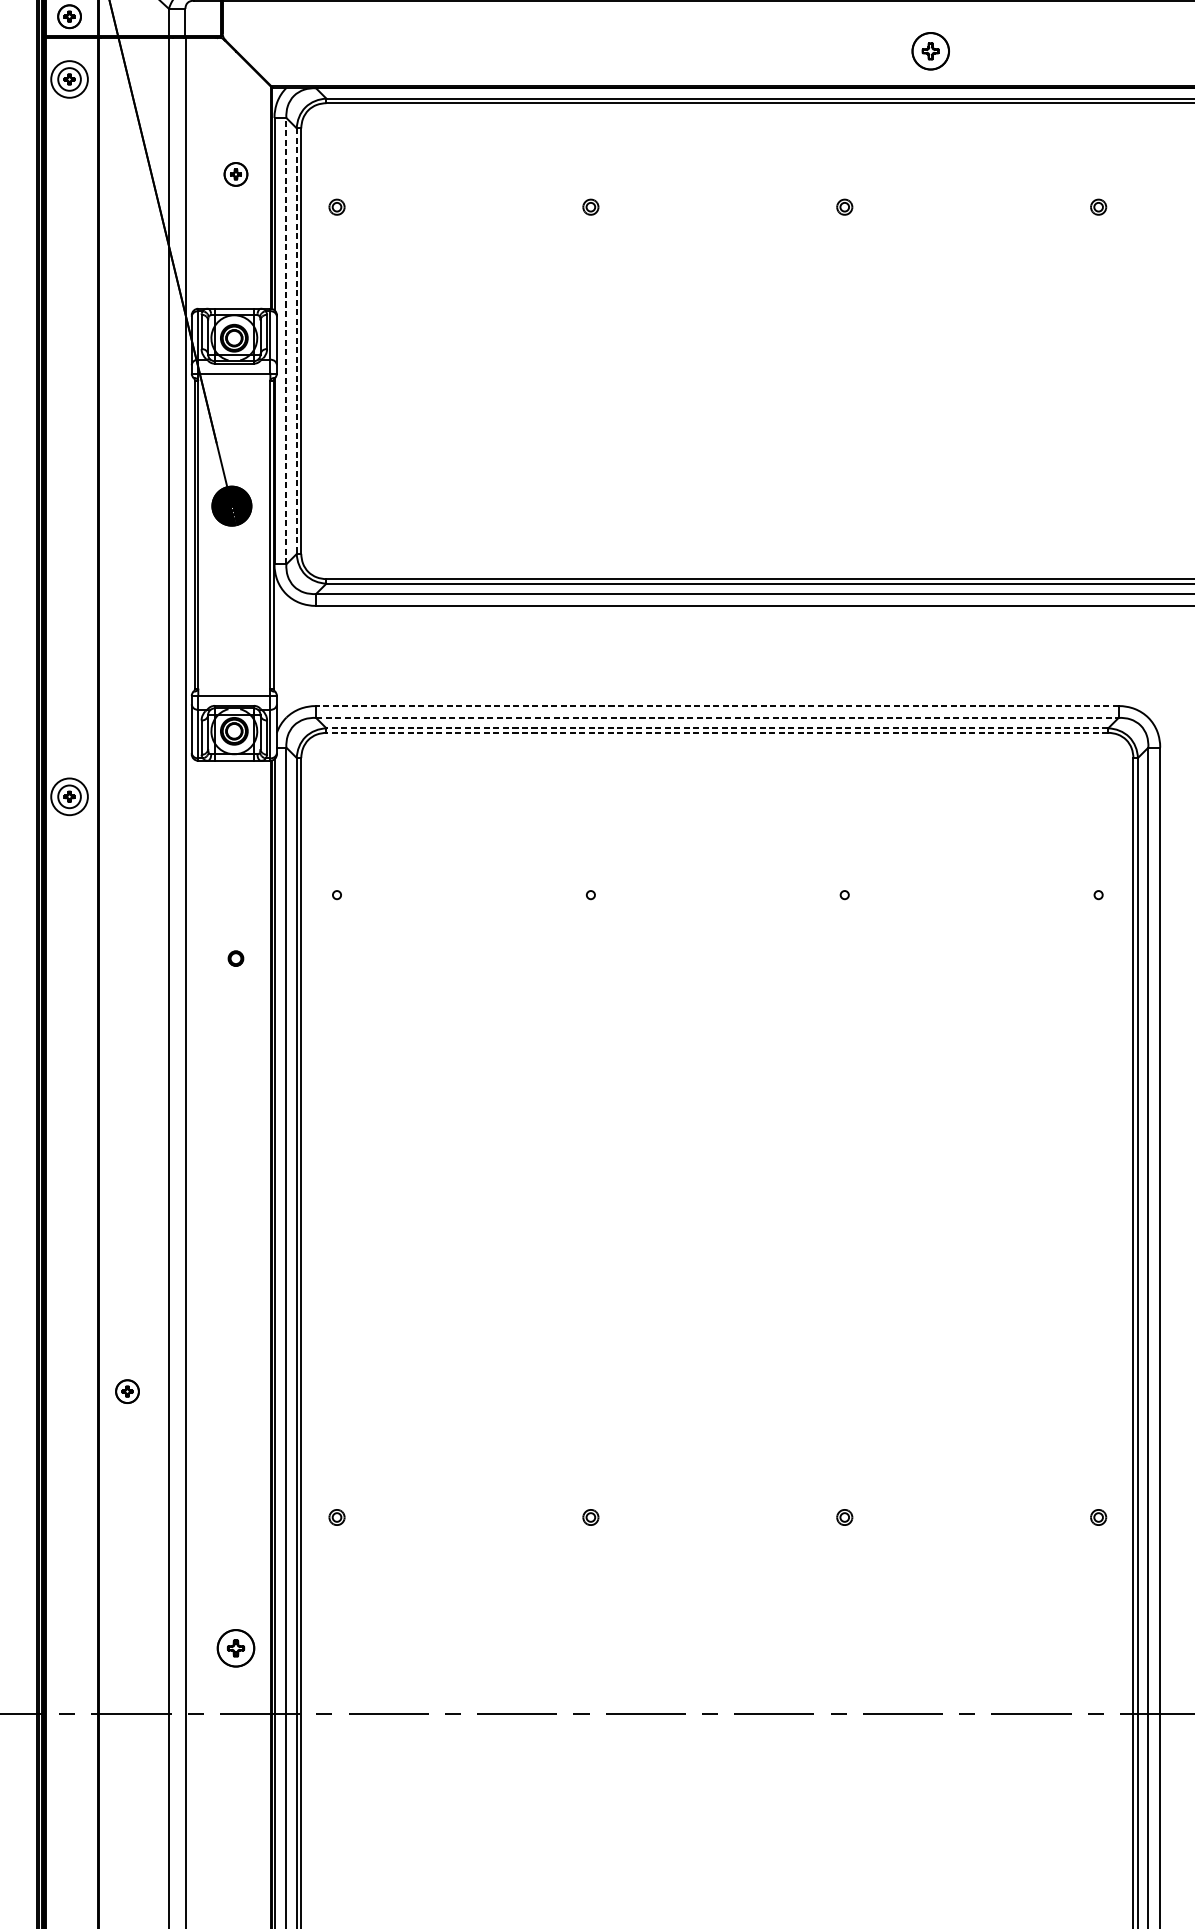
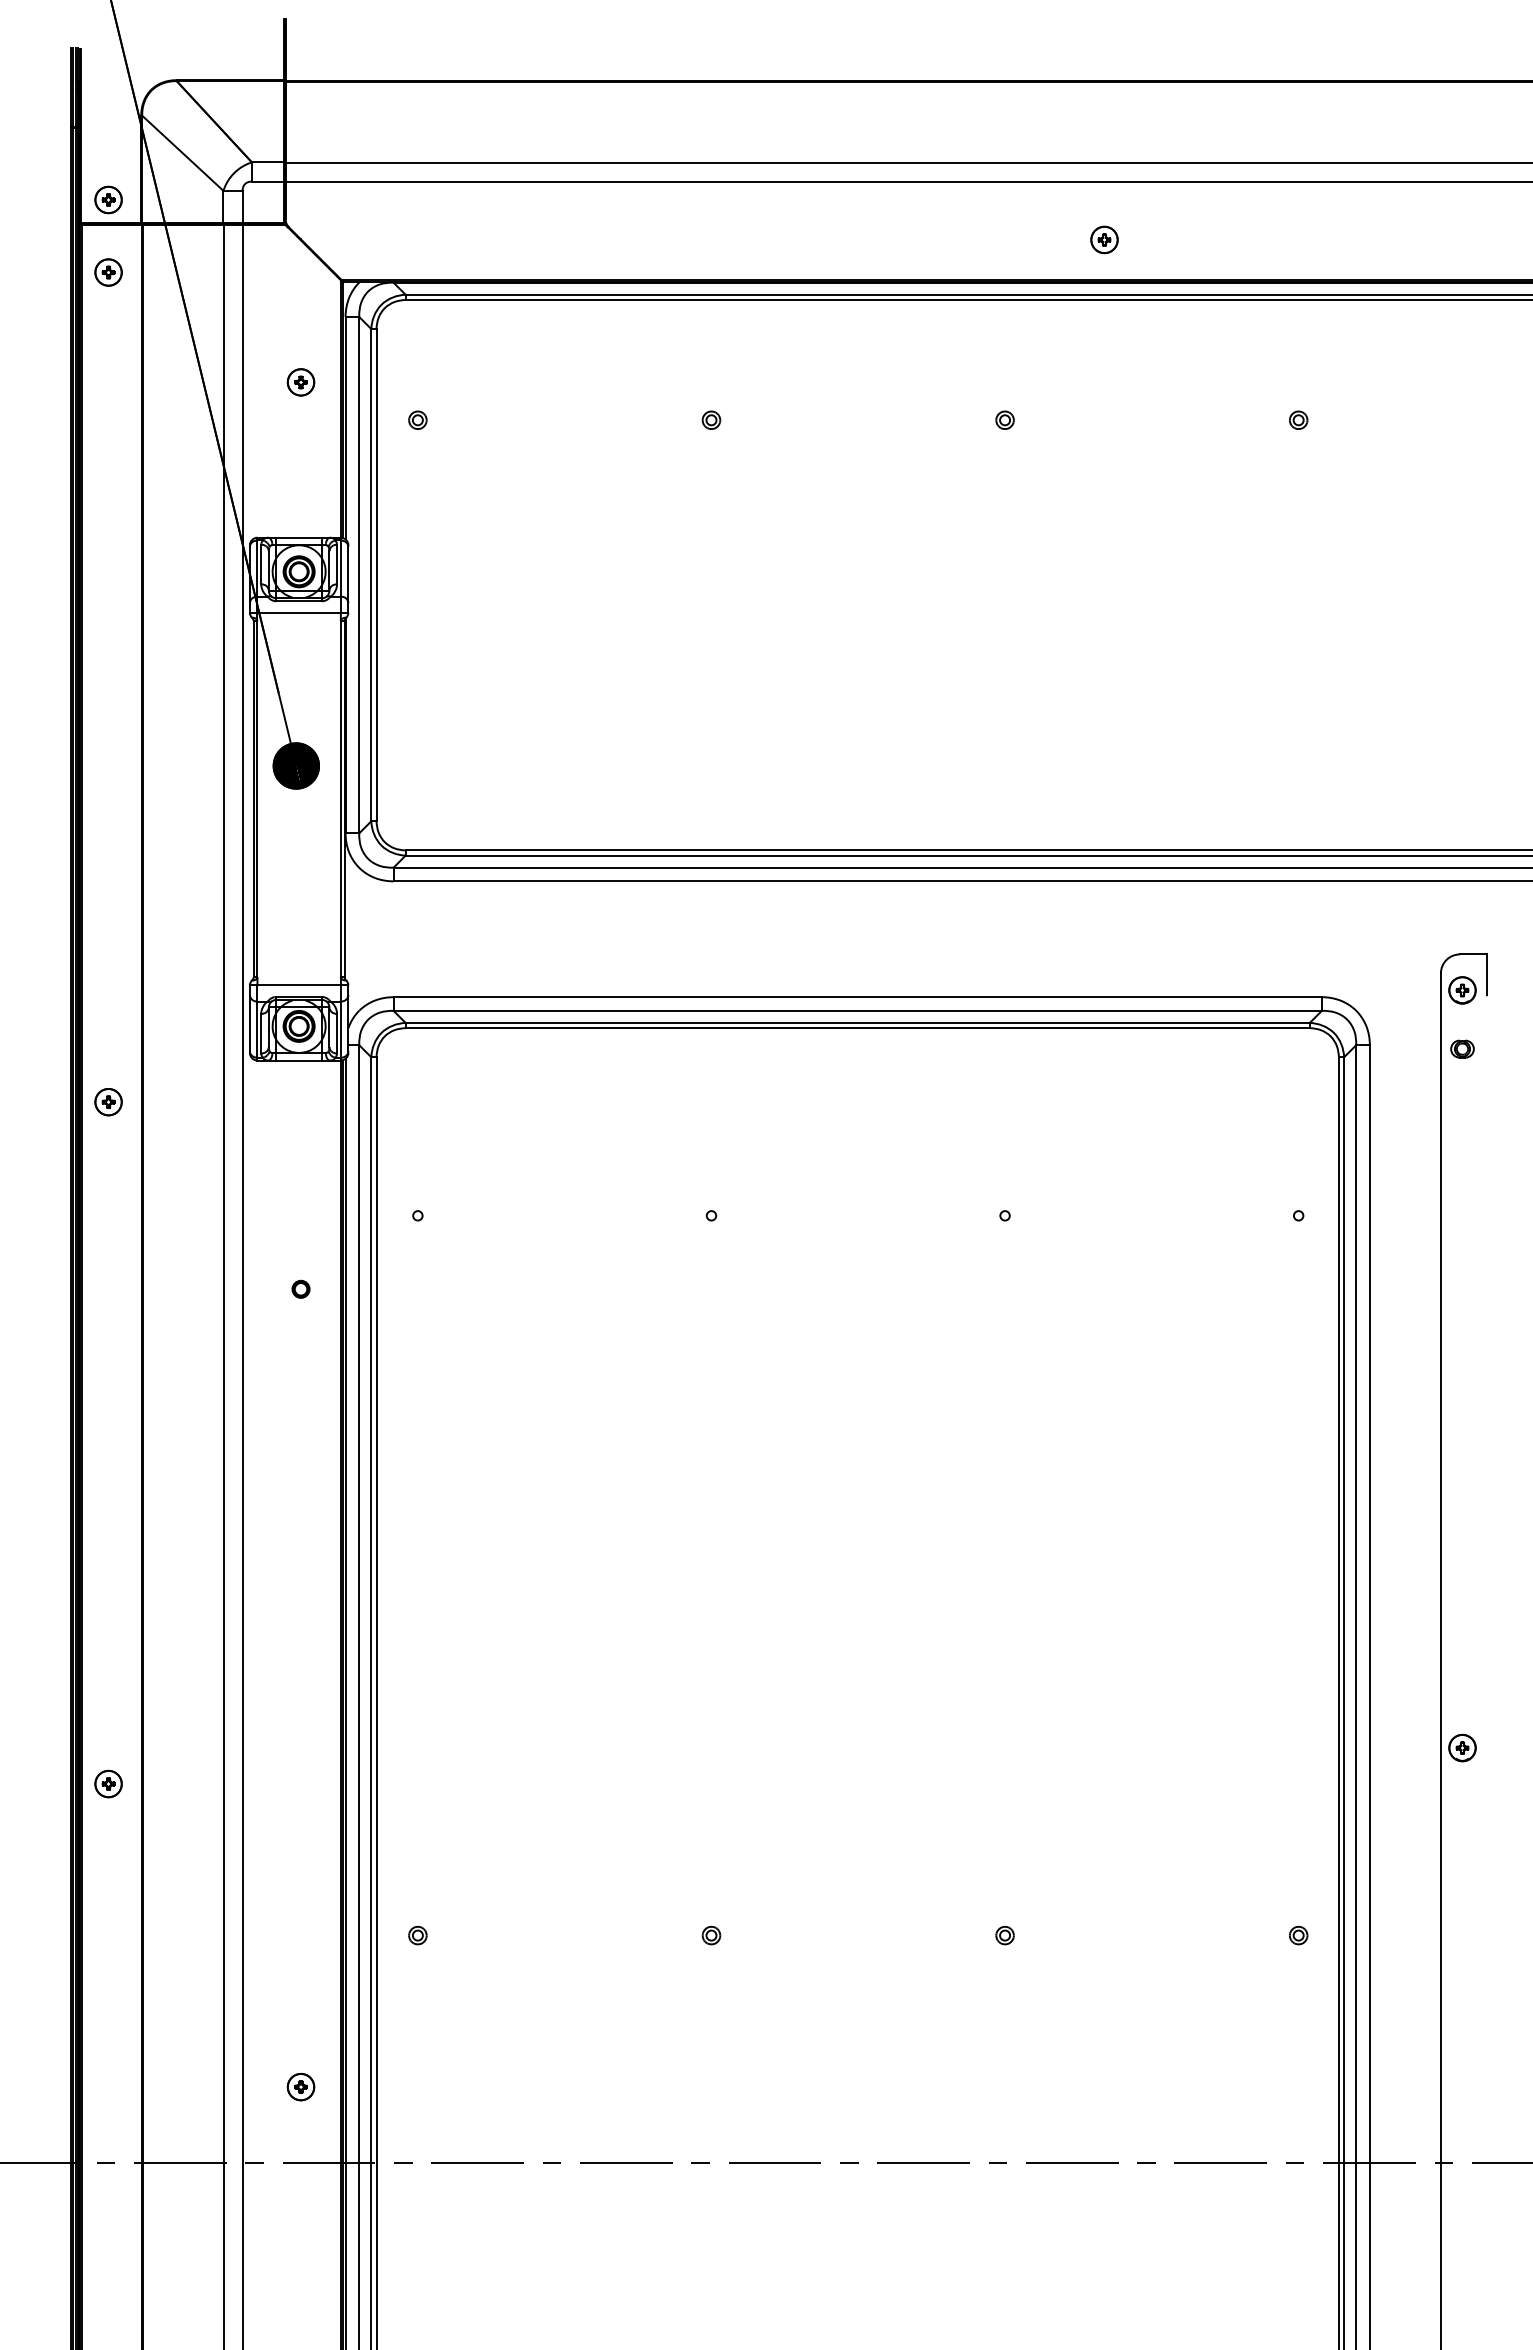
part: (930, 50) -> (1104, 239), size x0.62
circle: (69, 79) -> (108, 272), size x0.62
line: (286, 340) -> (359, 574), dashed -> solid
line: (296, 341) -> (371, 575), dashed -> solid
line: (717, 706) -> (857, 997), dashed -> solid
line: (718, 717) -> (858, 1010), dashed -> solid
line: (717, 727) -> (857, 1022), dashed -> solid
line: (717, 733) -> (857, 1028), dashed -> solid
circle: (69, 796) -> (108, 1101), size x0.62
part: (127, 1391) -> (108, 1783), moved
part: (235, 1648) -> (300, 2087), size x0.62

